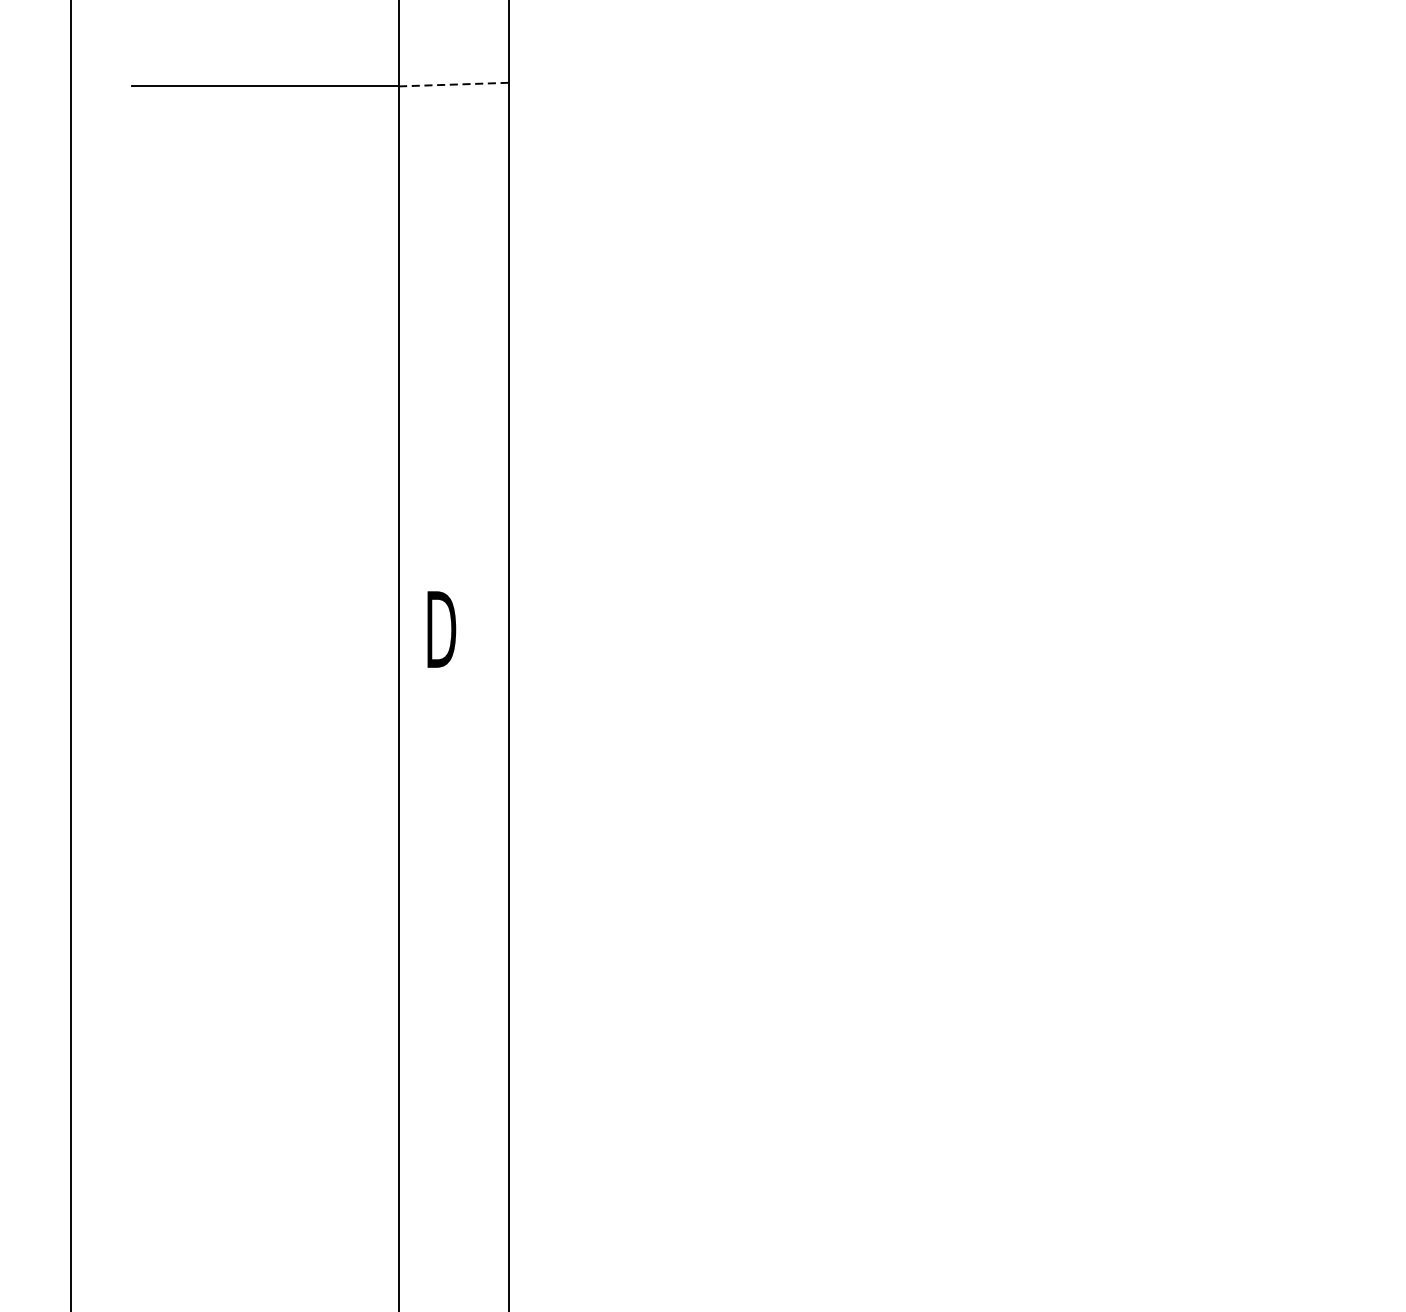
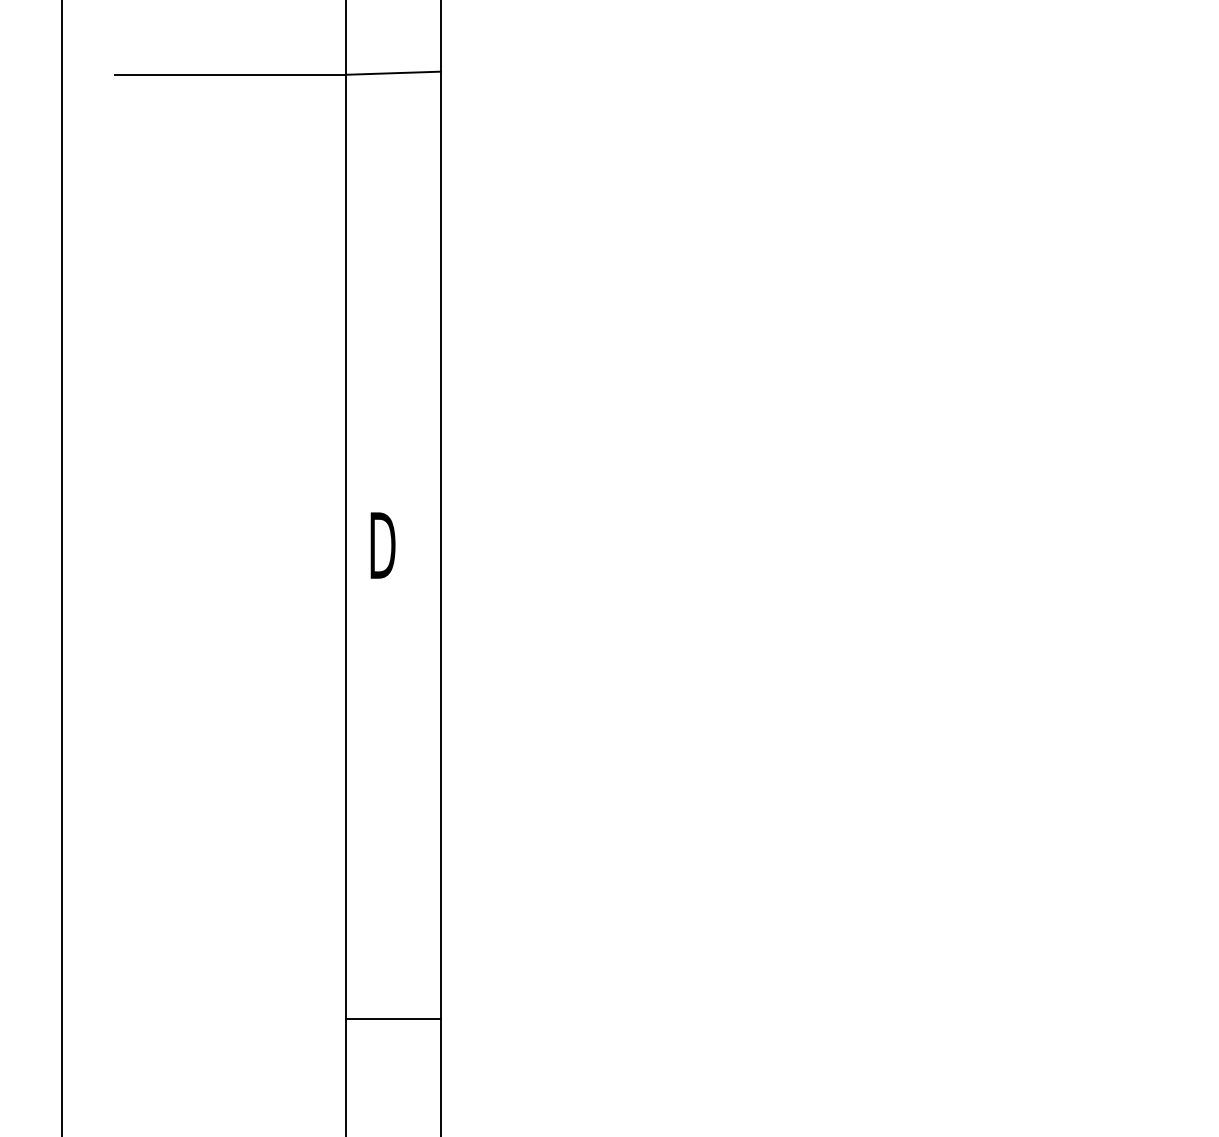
line: (453, 84) -> (393, 73), dashed -> solid
line: (453, 1176) -> (393, 1019), added

